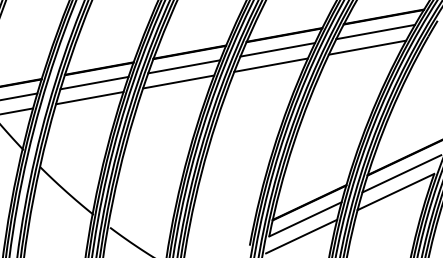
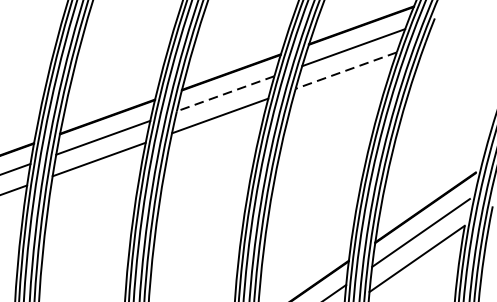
line: (367, 47) -> (346, 70), solid -> dashed
line: (277, 49) -> (225, 93), solid -> dashed

